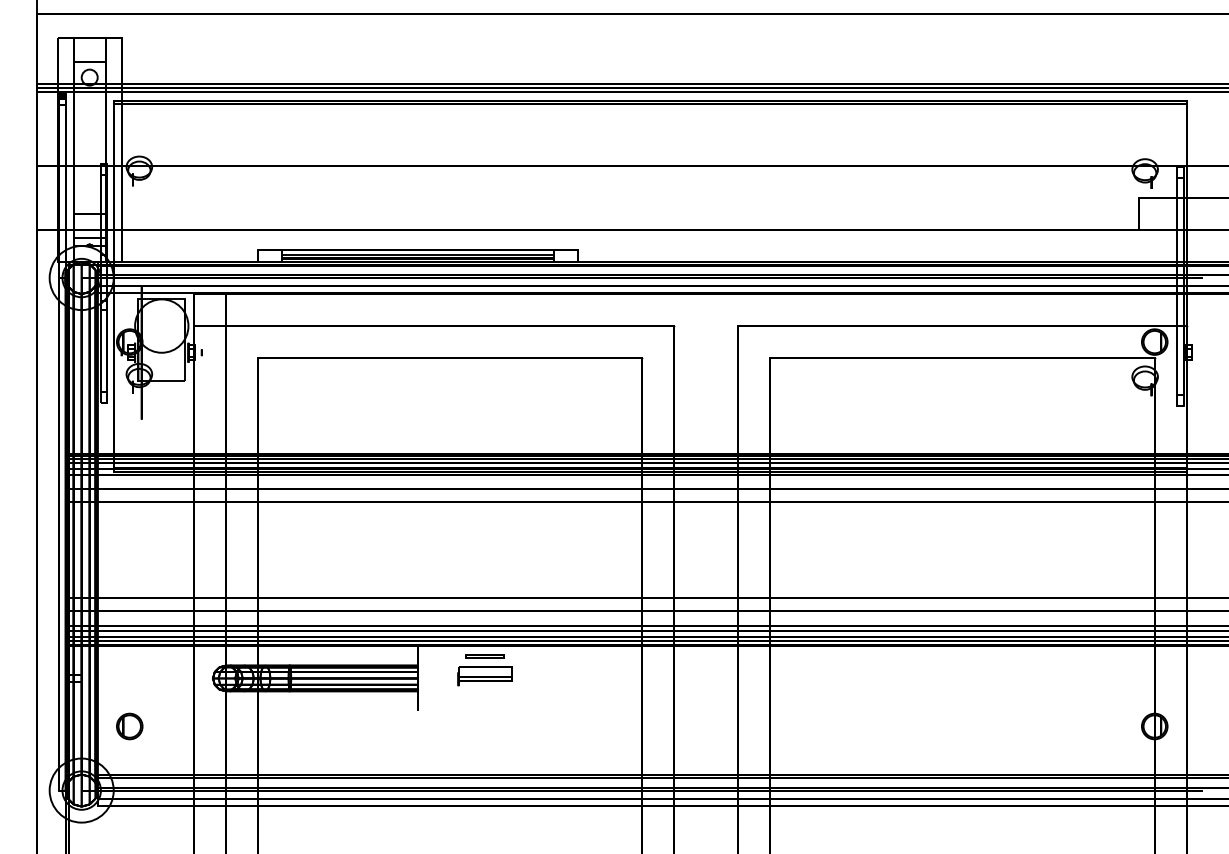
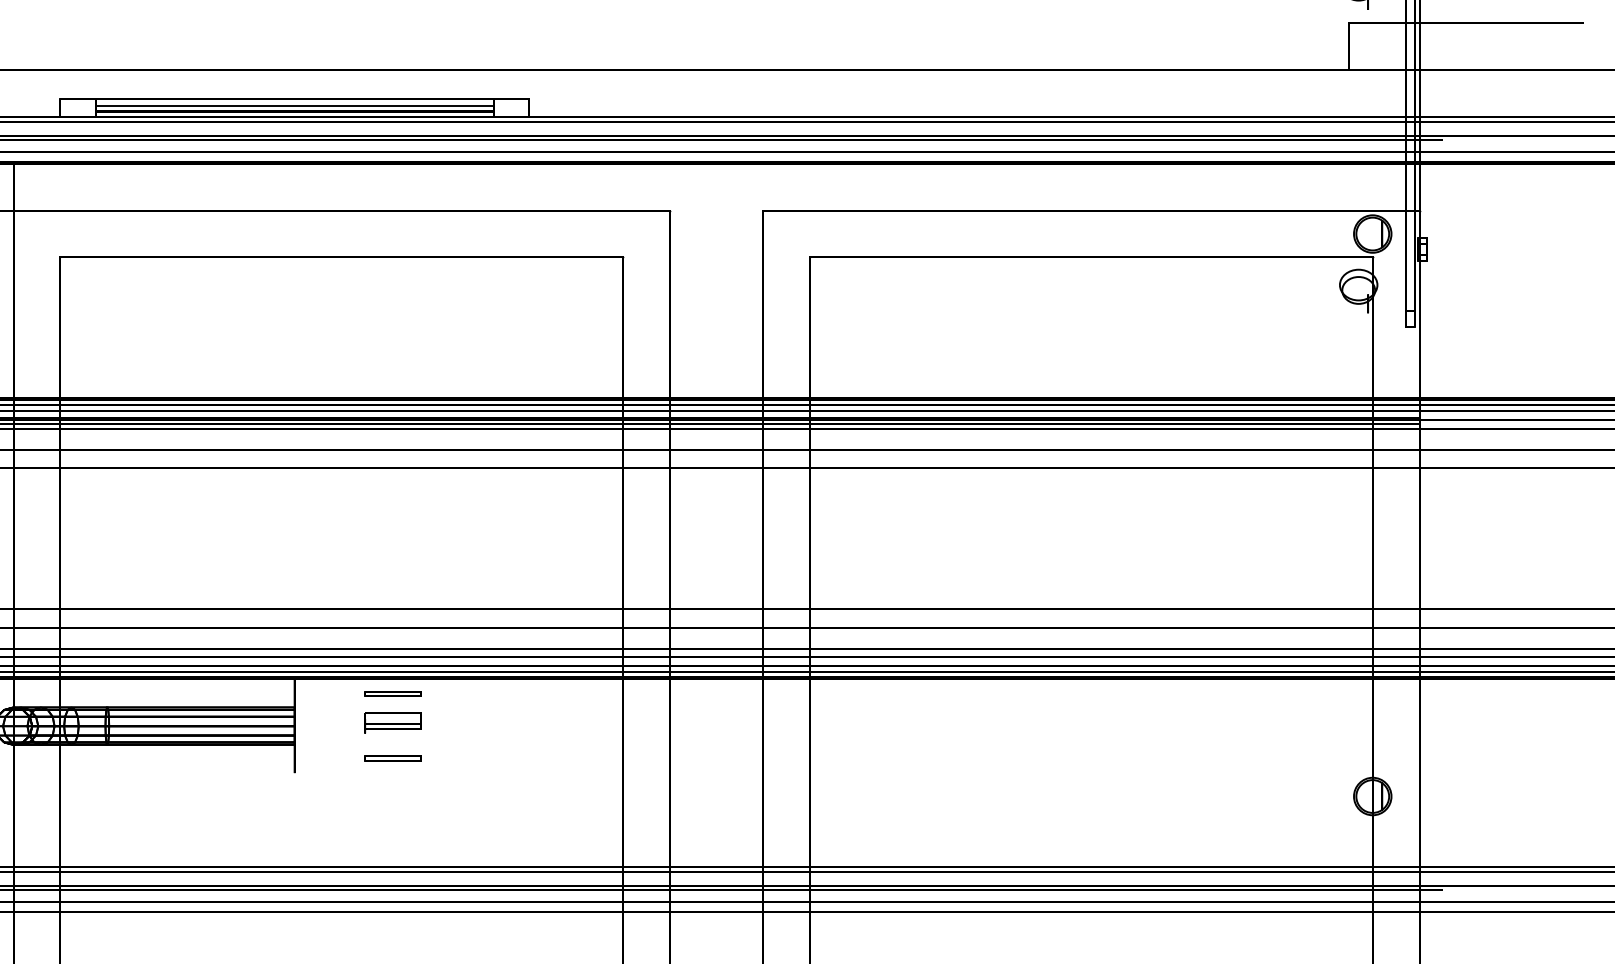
part: (484, 676) -> (392, 723), size x0.71
line: (484, 699) -> (392, 756), added

